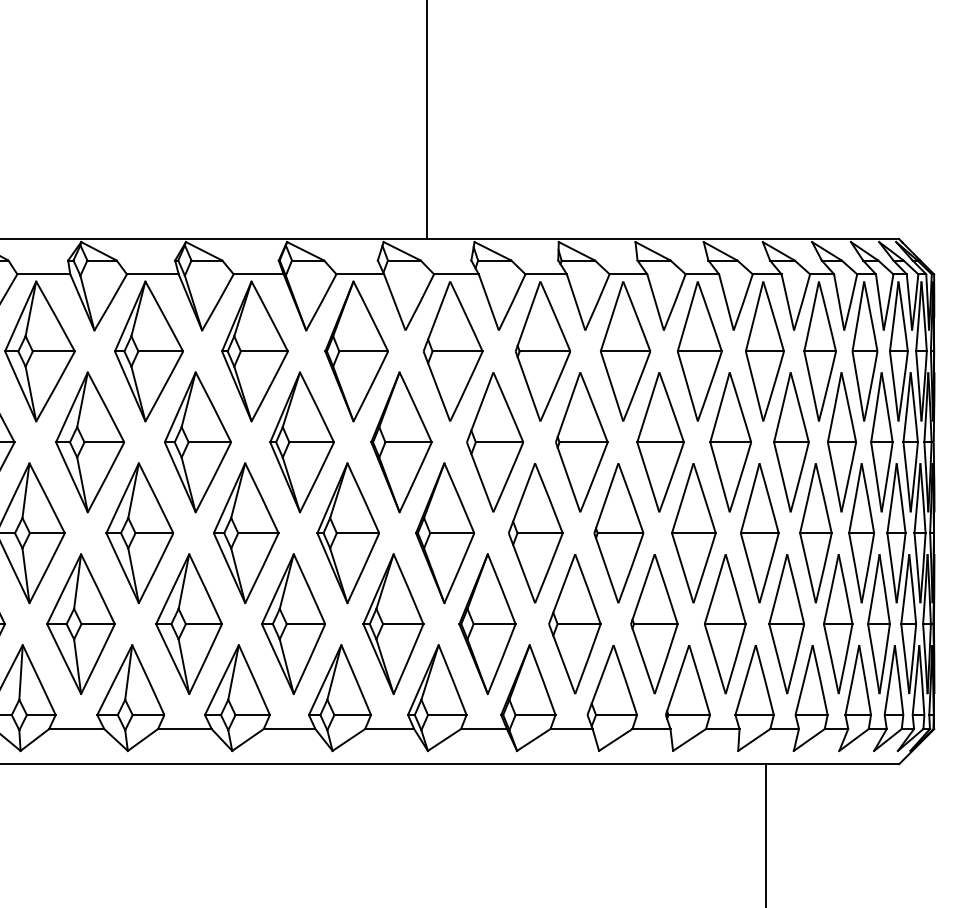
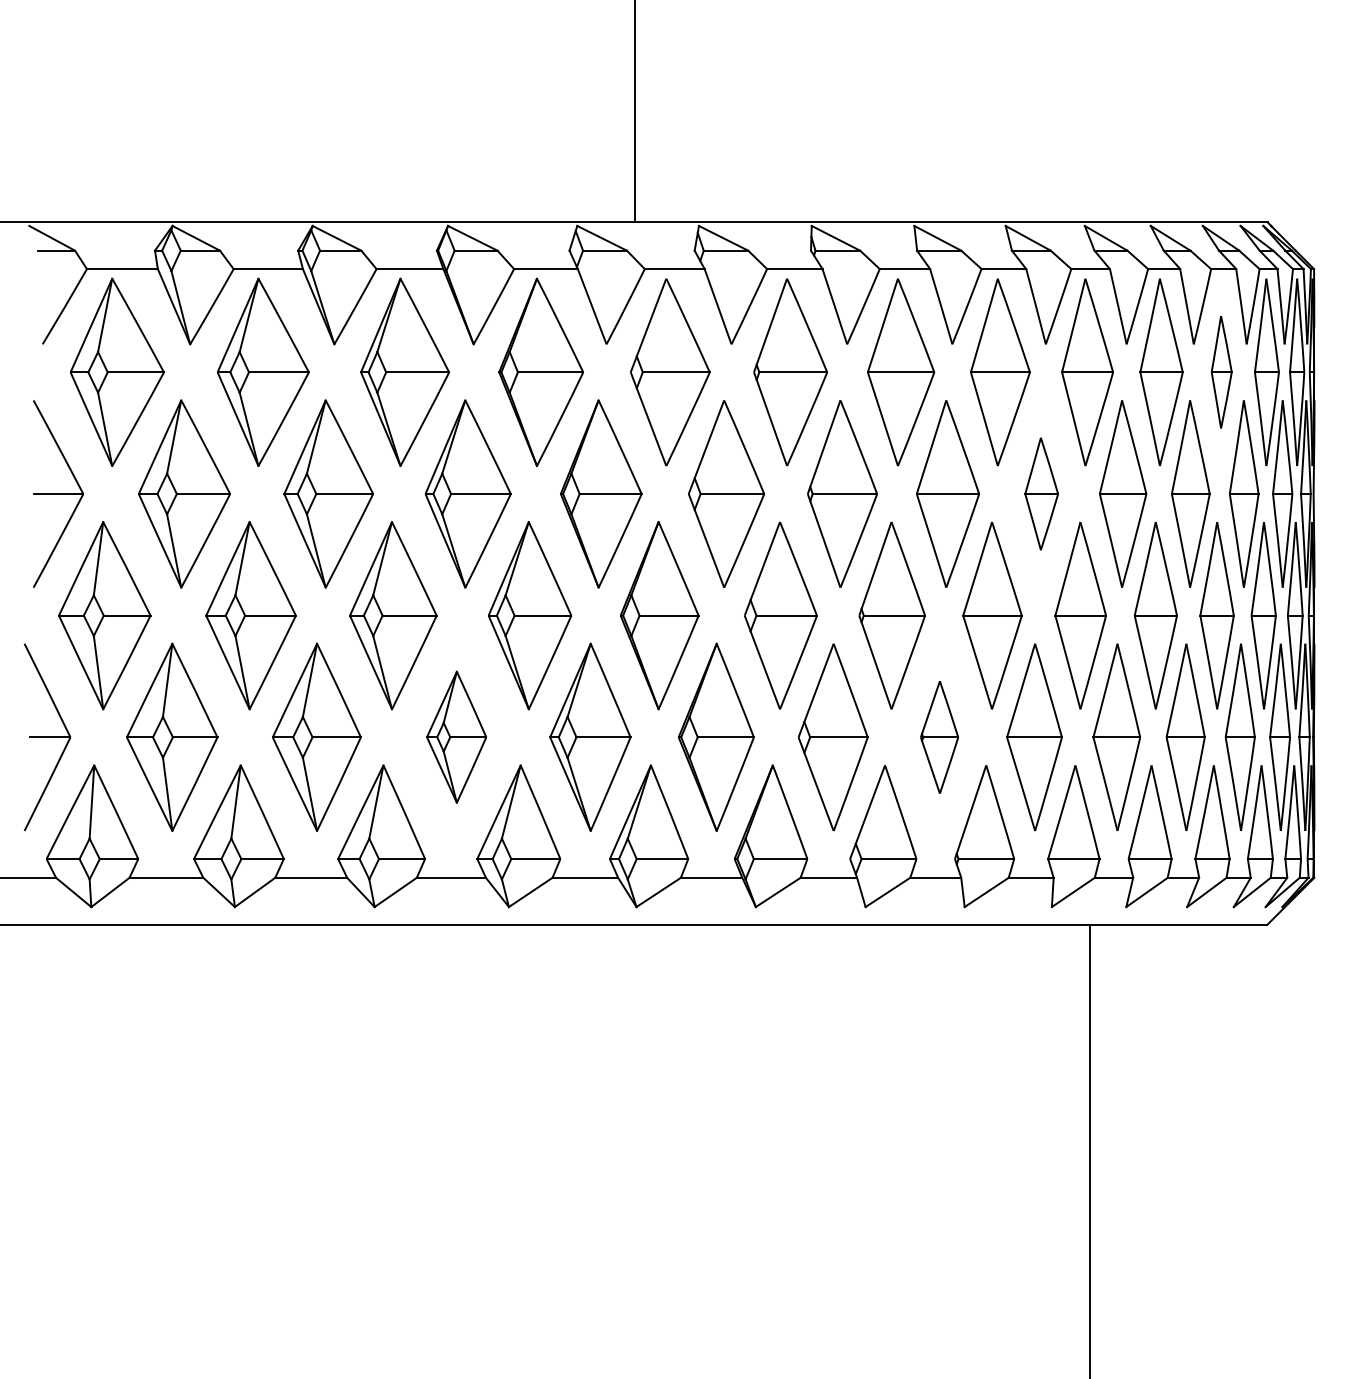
part: (864, 350) -> (1221, 371), size x0.6
part: (730, 441) -> (1041, 493), size x0.6
part: (293, 623) -> (456, 736), size x0.7
part: (654, 624) -> (939, 737), size x0.6

